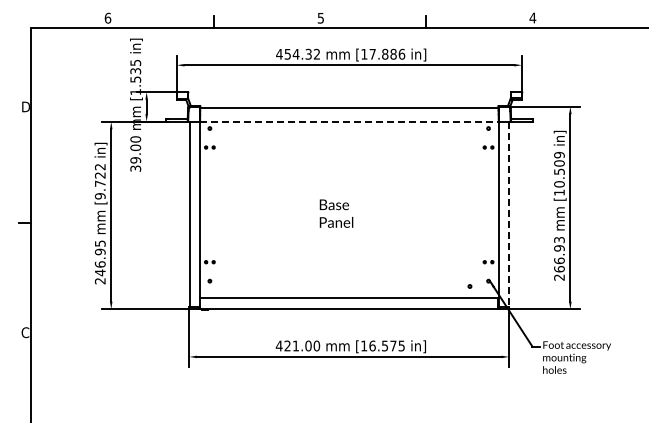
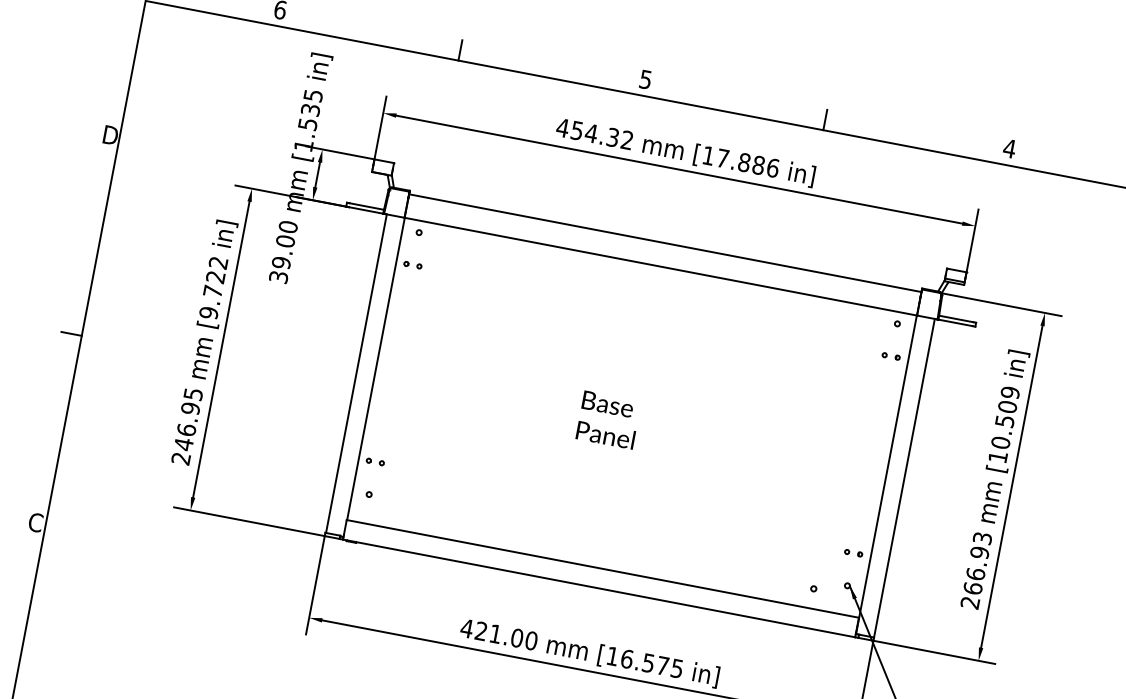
line: (349, 121) -> (661, 266), dashed -> solid
line: (509, 214) -> (905, 478), dashed -> solid

